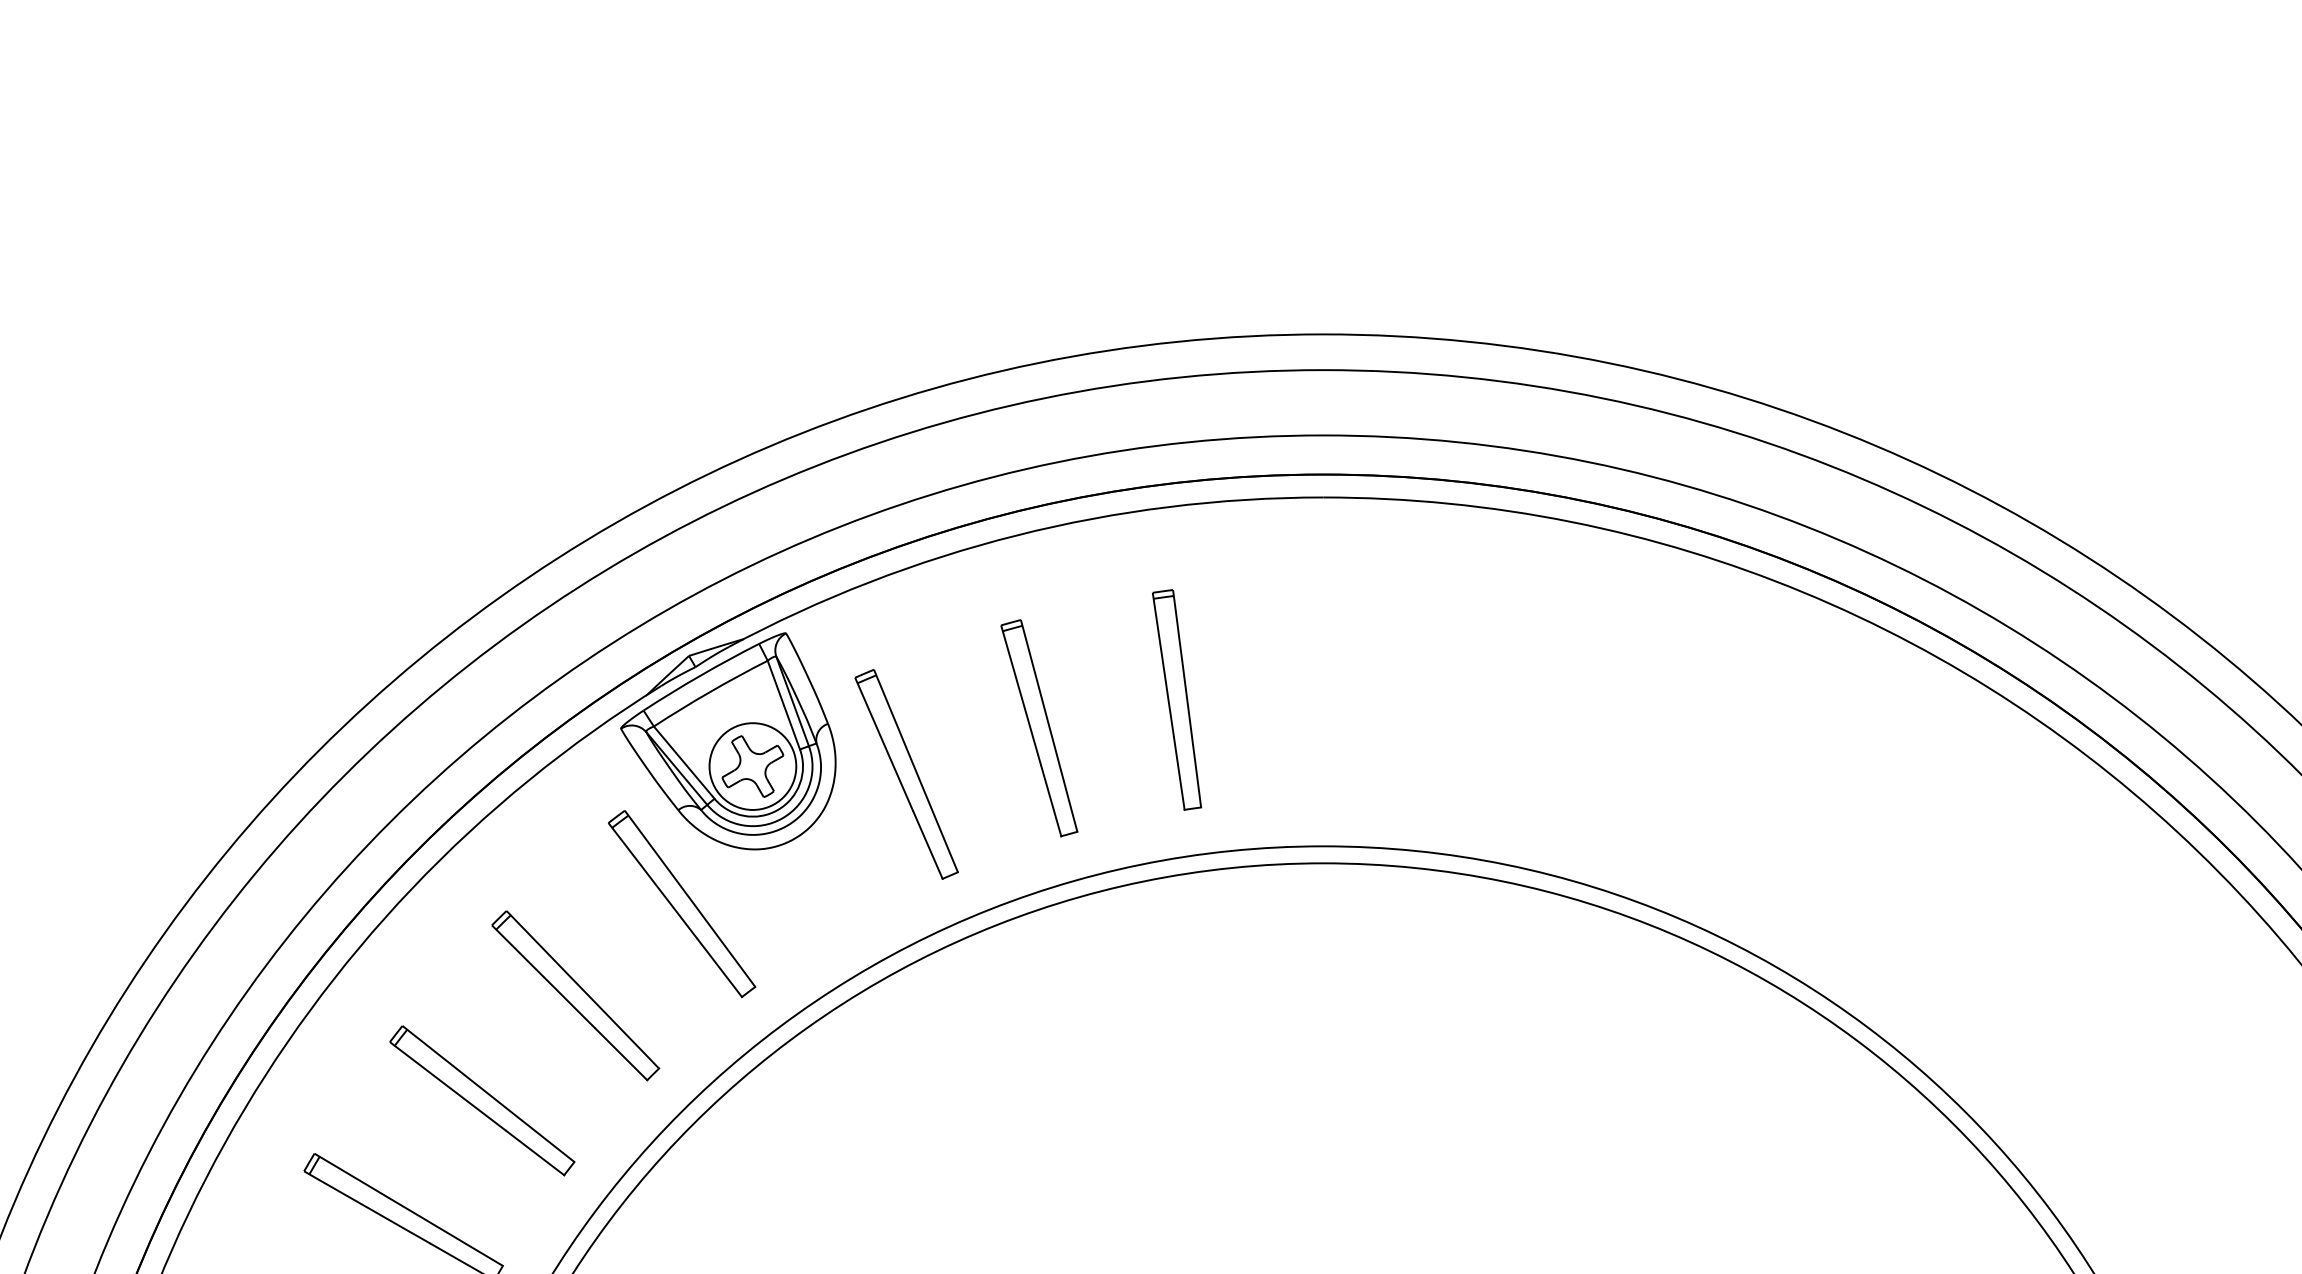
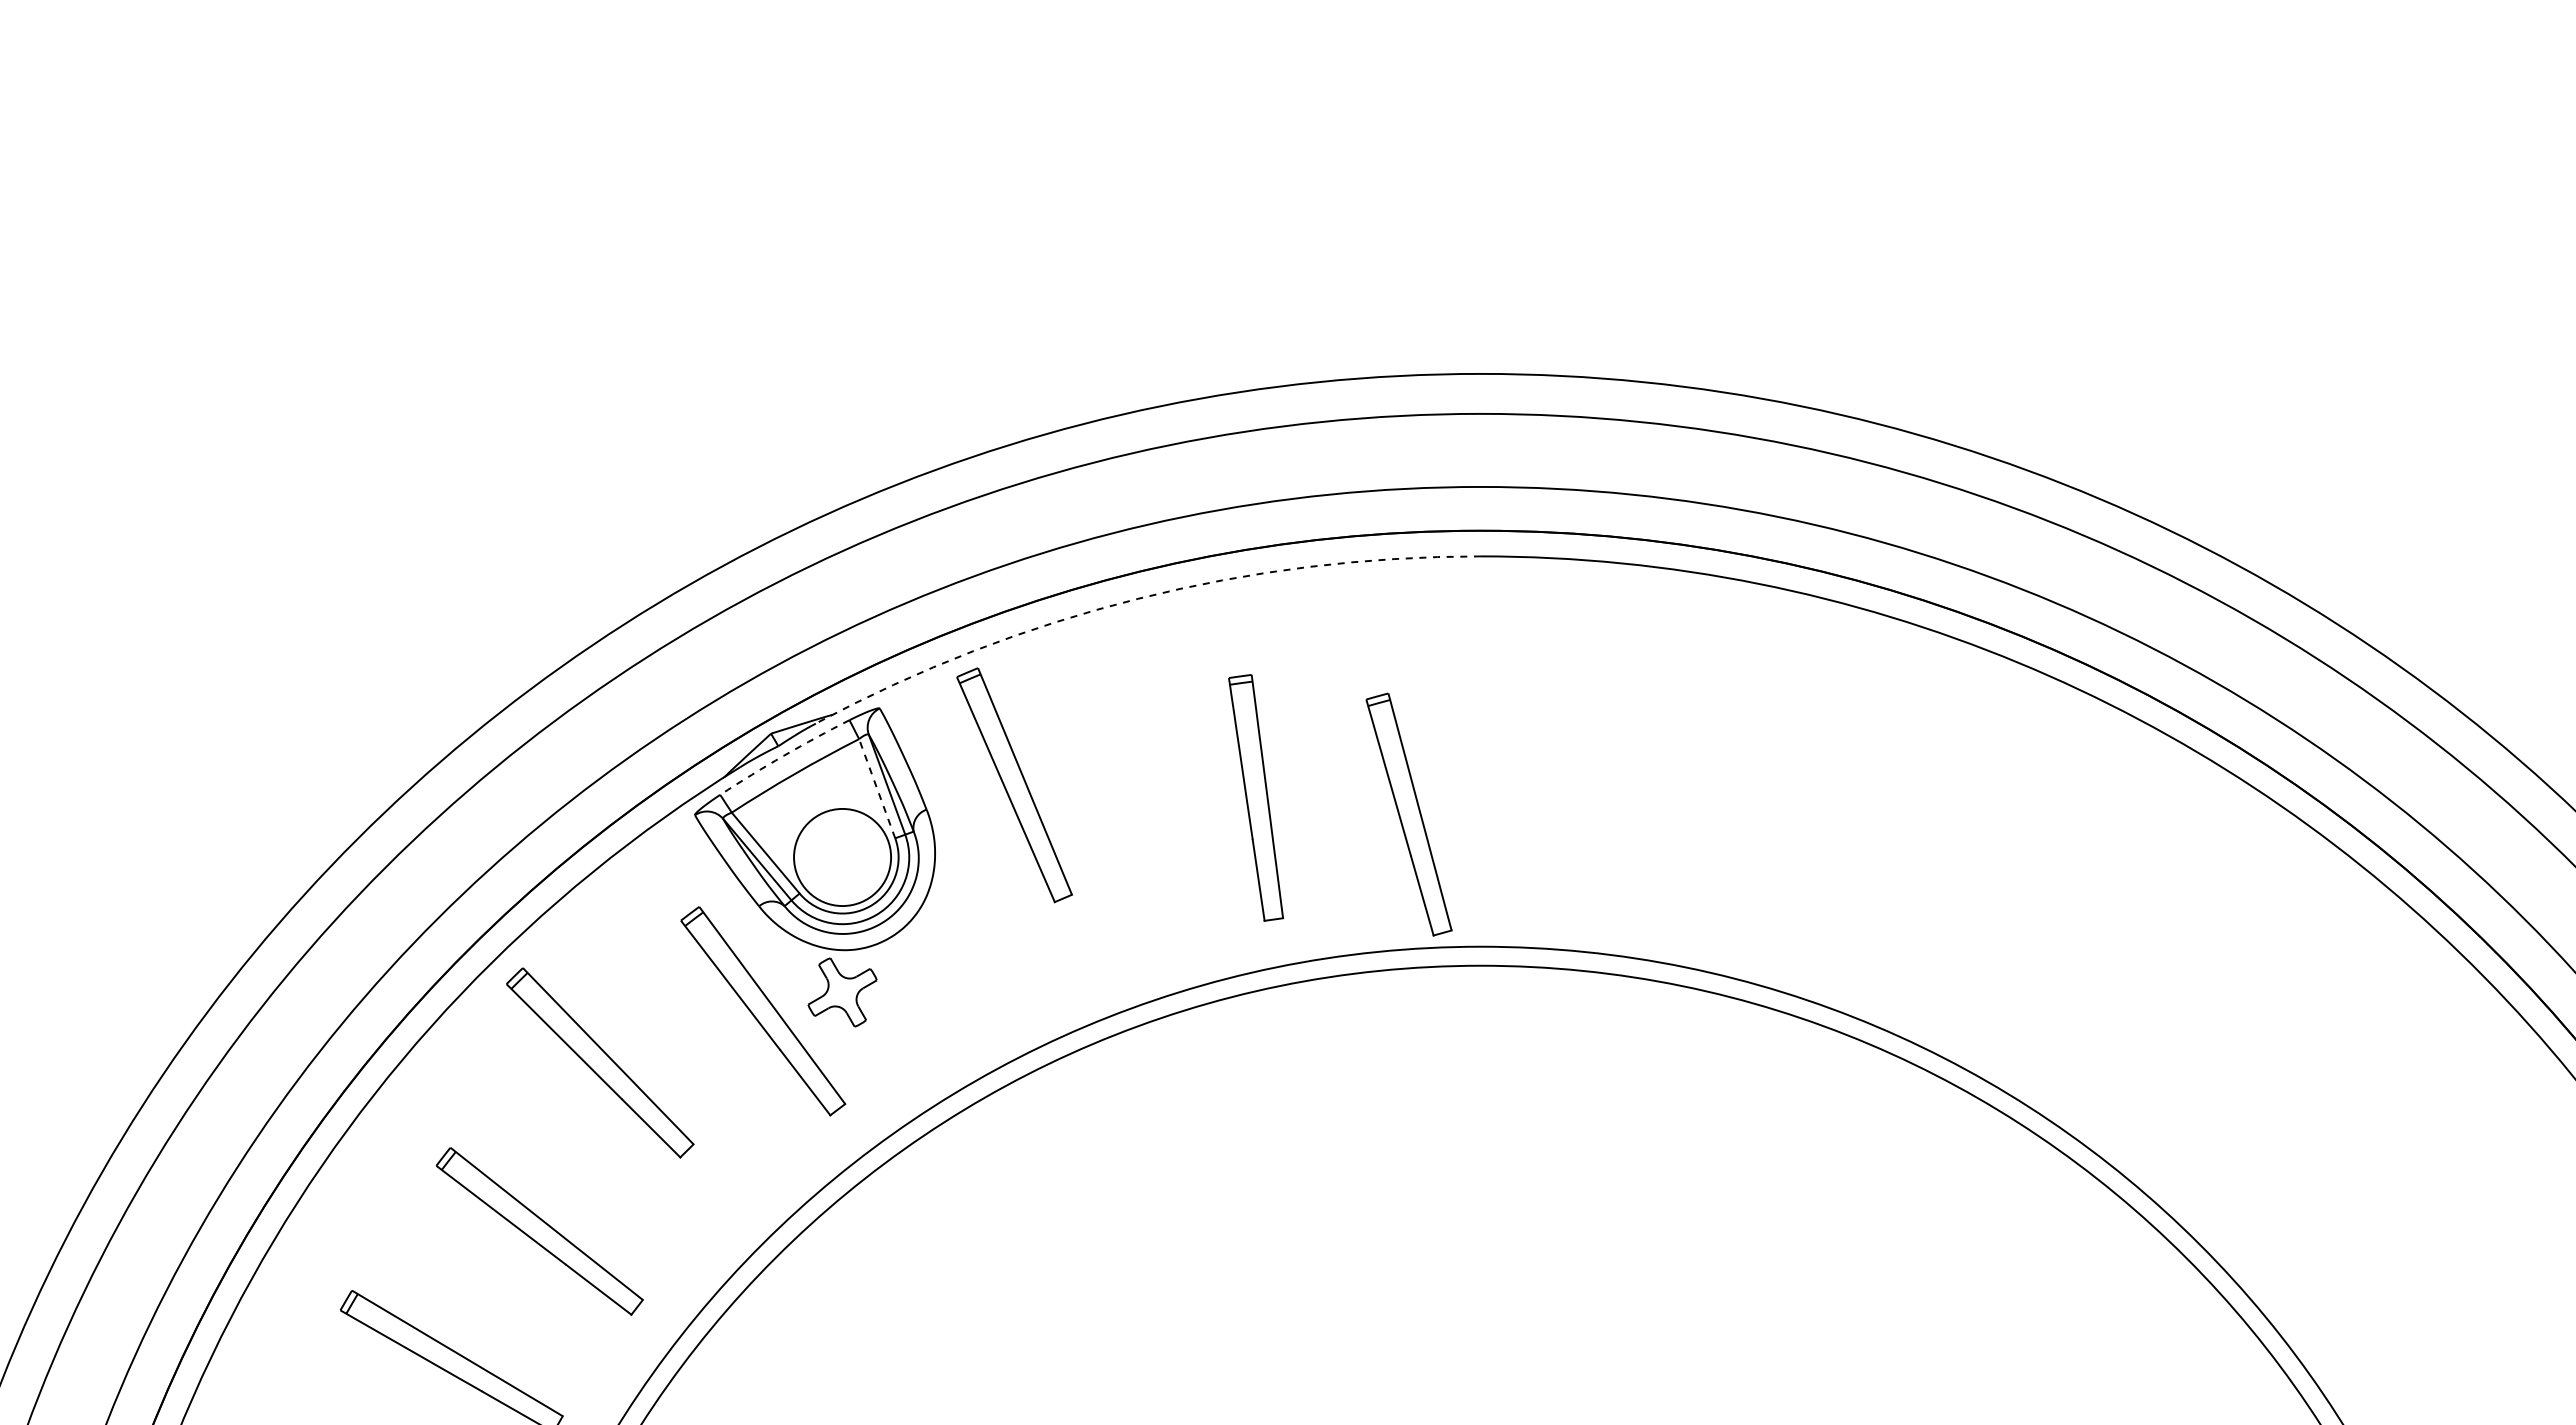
arc: (1017, 535) -> (1138, 598), solid -> dashed
arc: (700, 675) -> (783, 755), solid -> dashed
part: (1176, 699) -> (1255, 797), moved
line: (784, 704) -> (877, 788), solid -> dashed
part: (1038, 728) -> (1408, 814), moved
part: (752, 766) -> (842, 992), moved
part: (906, 774) -> (1014, 785), moved
part: (575, 995) -> (600, 1062), moved

